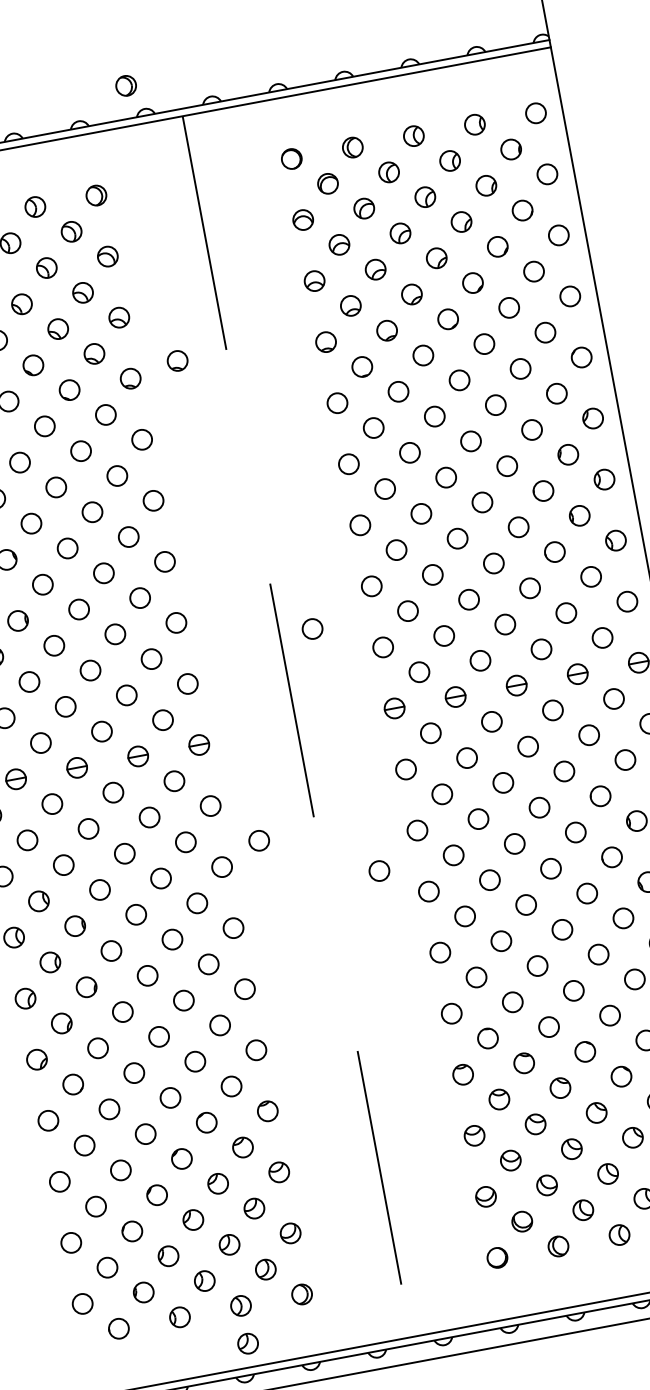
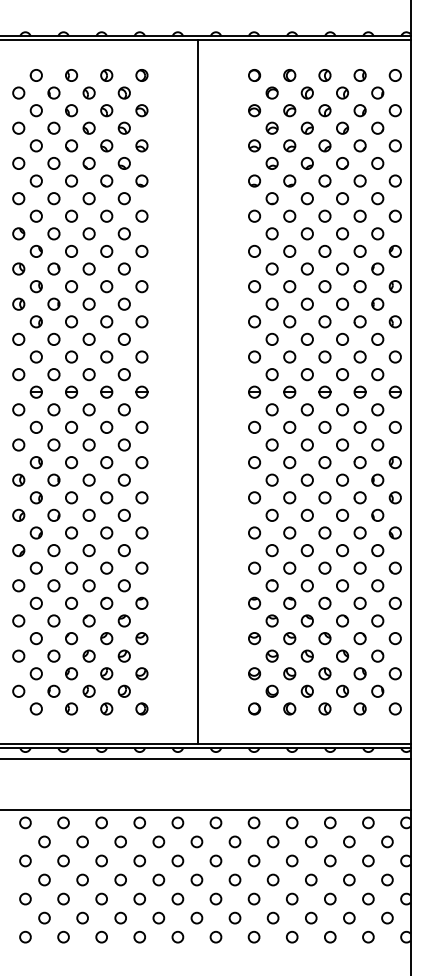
part: (125, 86) -> (169, 17), removed
part: (176, 360) -> (169, 175), removed
circle: (311, 627) -> (216, 338), removed
line: (297, 727) -> (198, 392), dashed -> solid
circle: (257, 840) -> (164, 451), removed
circle: (378, 870) -> (228, 480), removed
part: (247, 1343) -> (106, 730), removed

